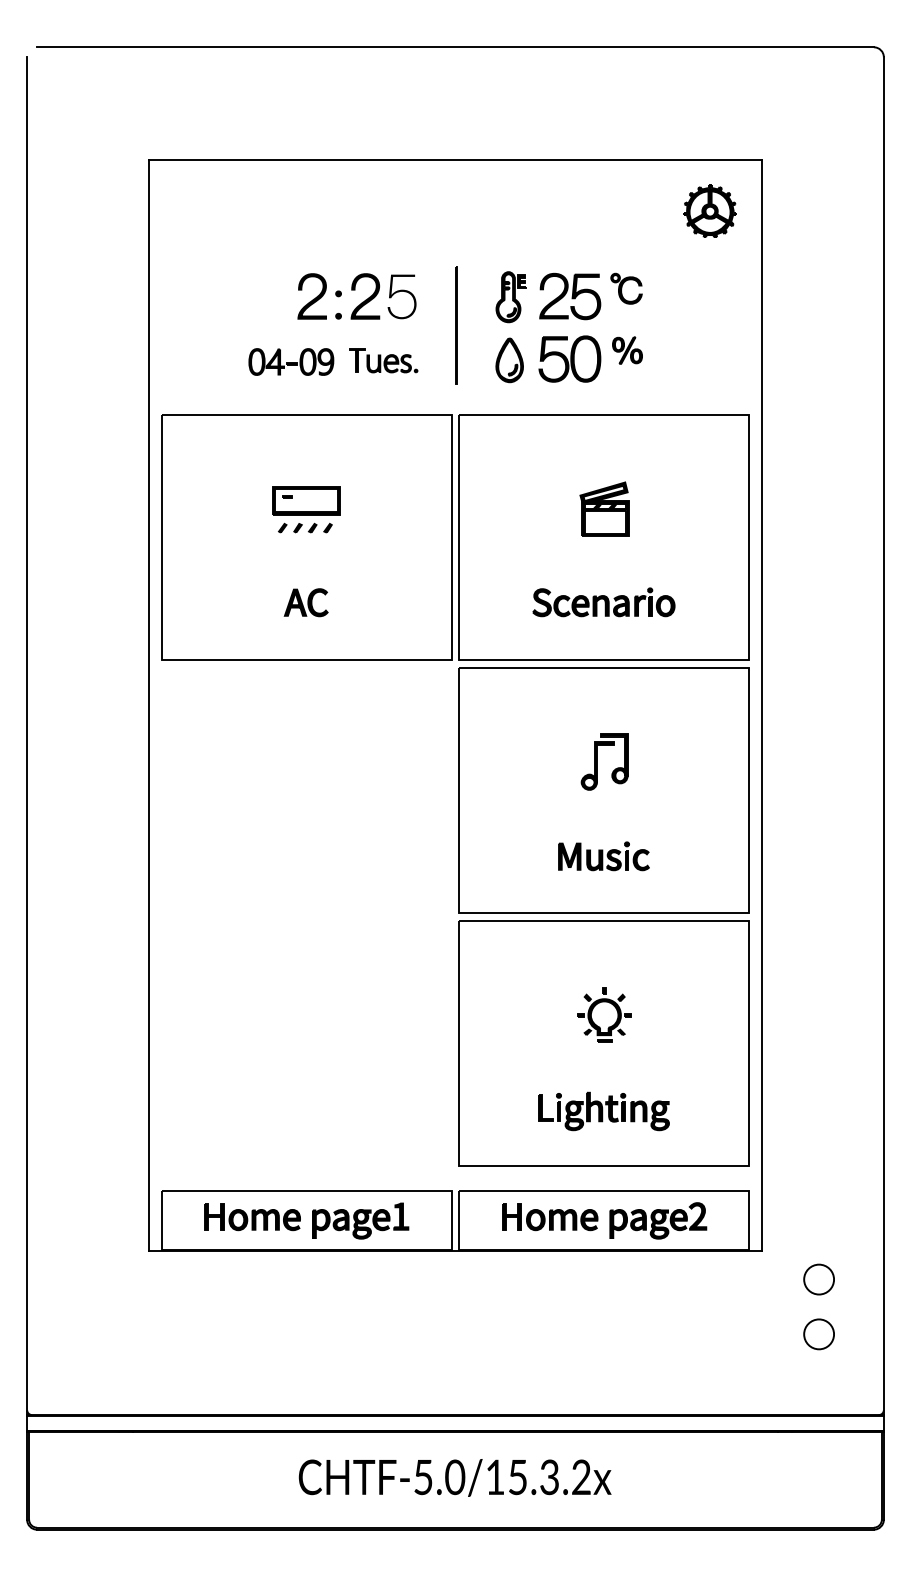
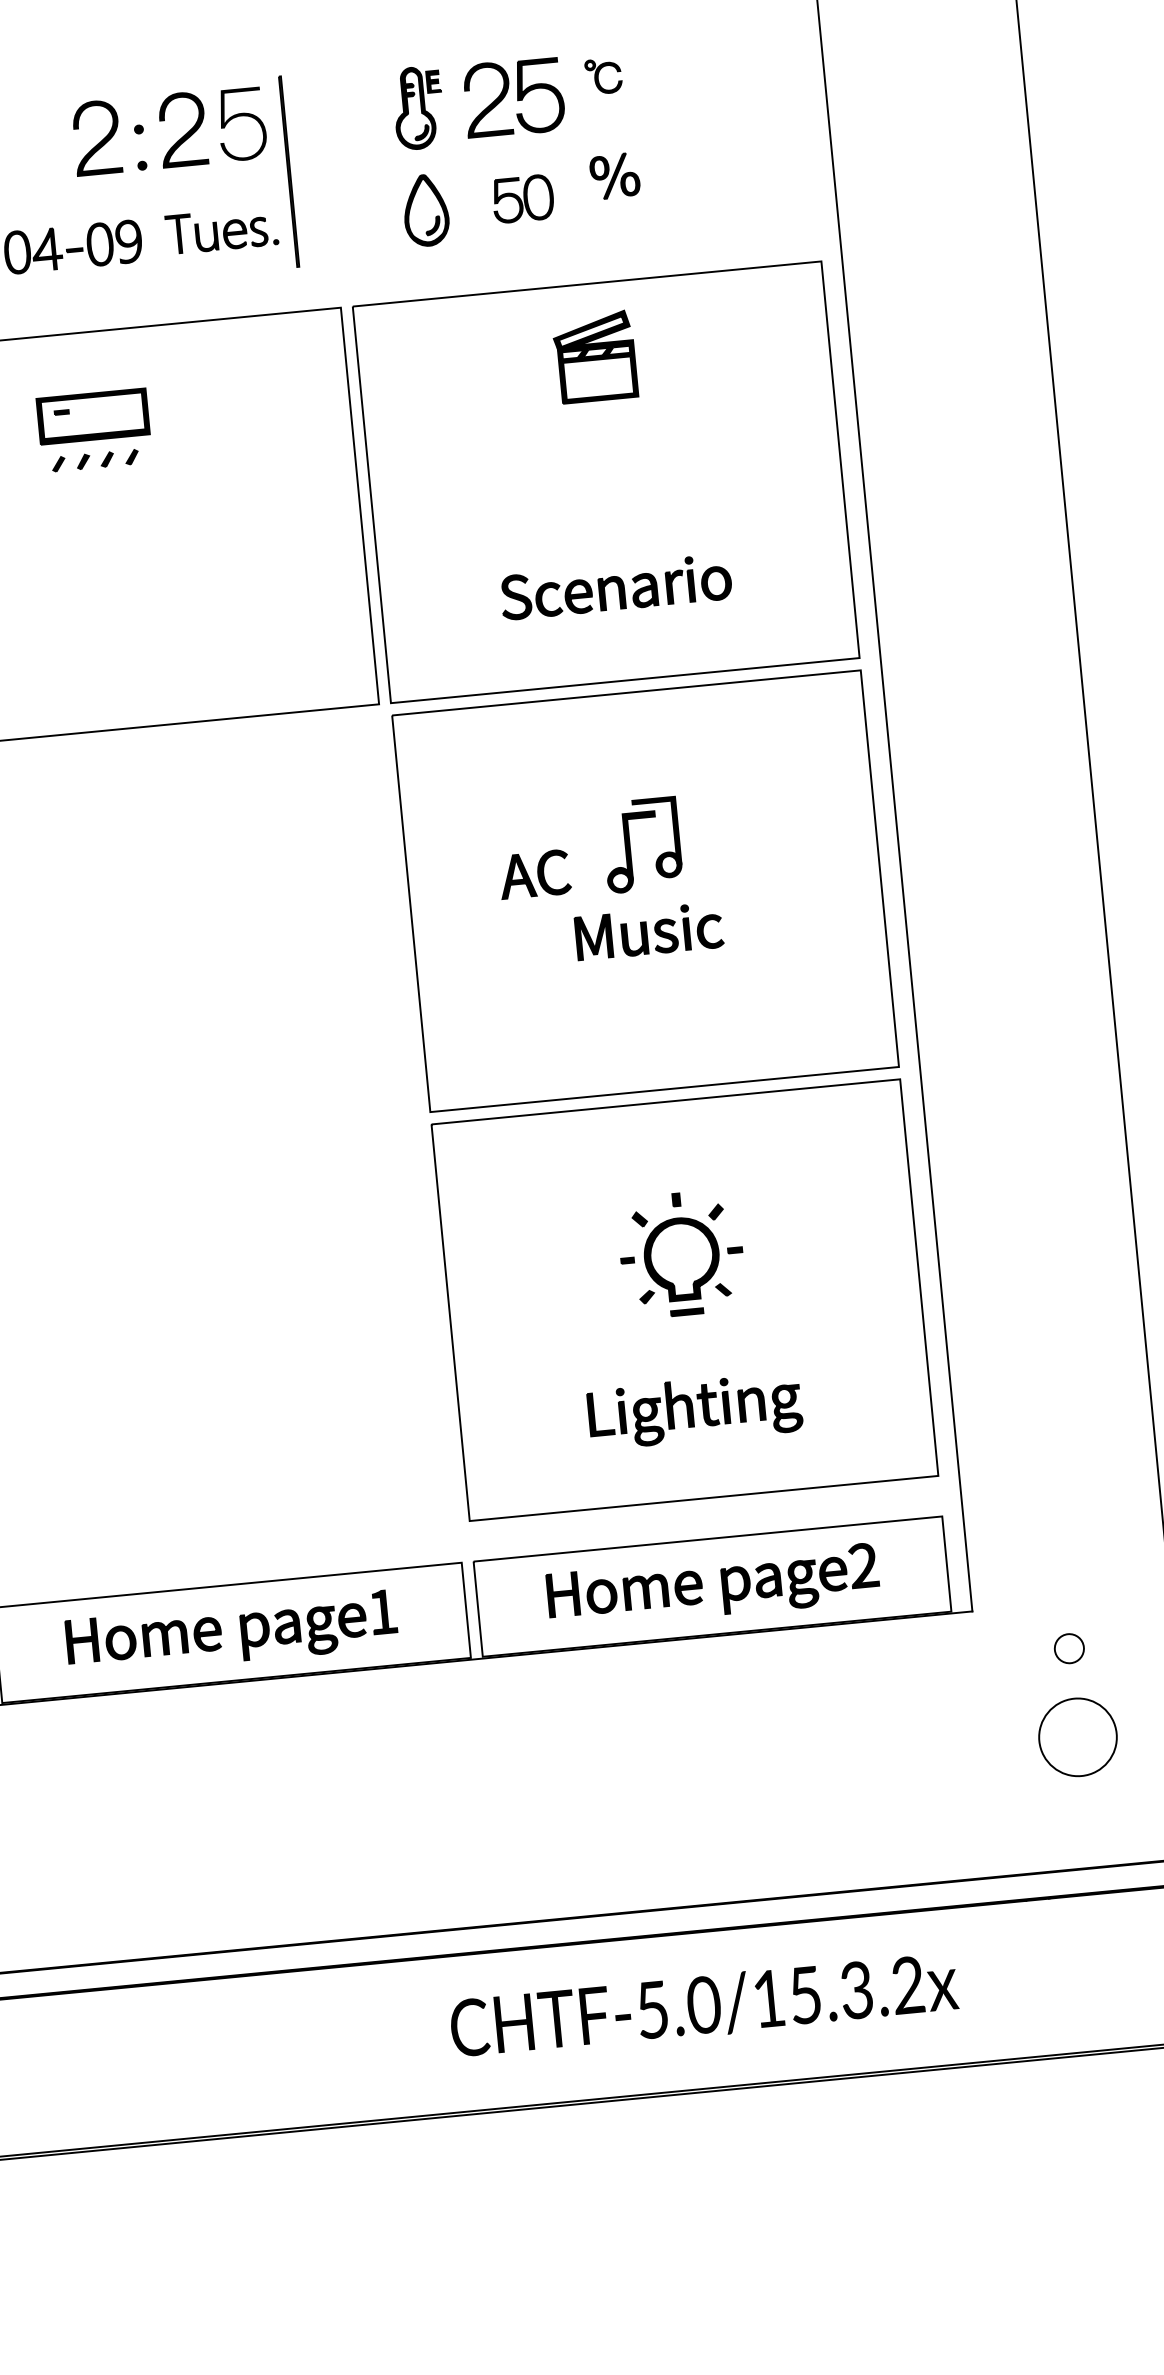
part: (626, 288) -> (603, 76), size x0.7
line: (456, 325) -> (289, 171), moved
part: (569, 358) -> (522, 198), size x0.6
part: (604, 508) -> (594, 355), moved
part: (306, 509) -> (94, 430), moved
part: (305, 602) -> (533, 874), moved
part: (603, 856) -> (648, 931), moved
part: (604, 1014) -> (681, 1253), size x1.4
circle: (818, 1279) -> (1068, 1648), size x0.6
circle: (819, 1334) -> (1078, 1737), size x1.6
text: (454, 1477) -> (702, 2005), moved

